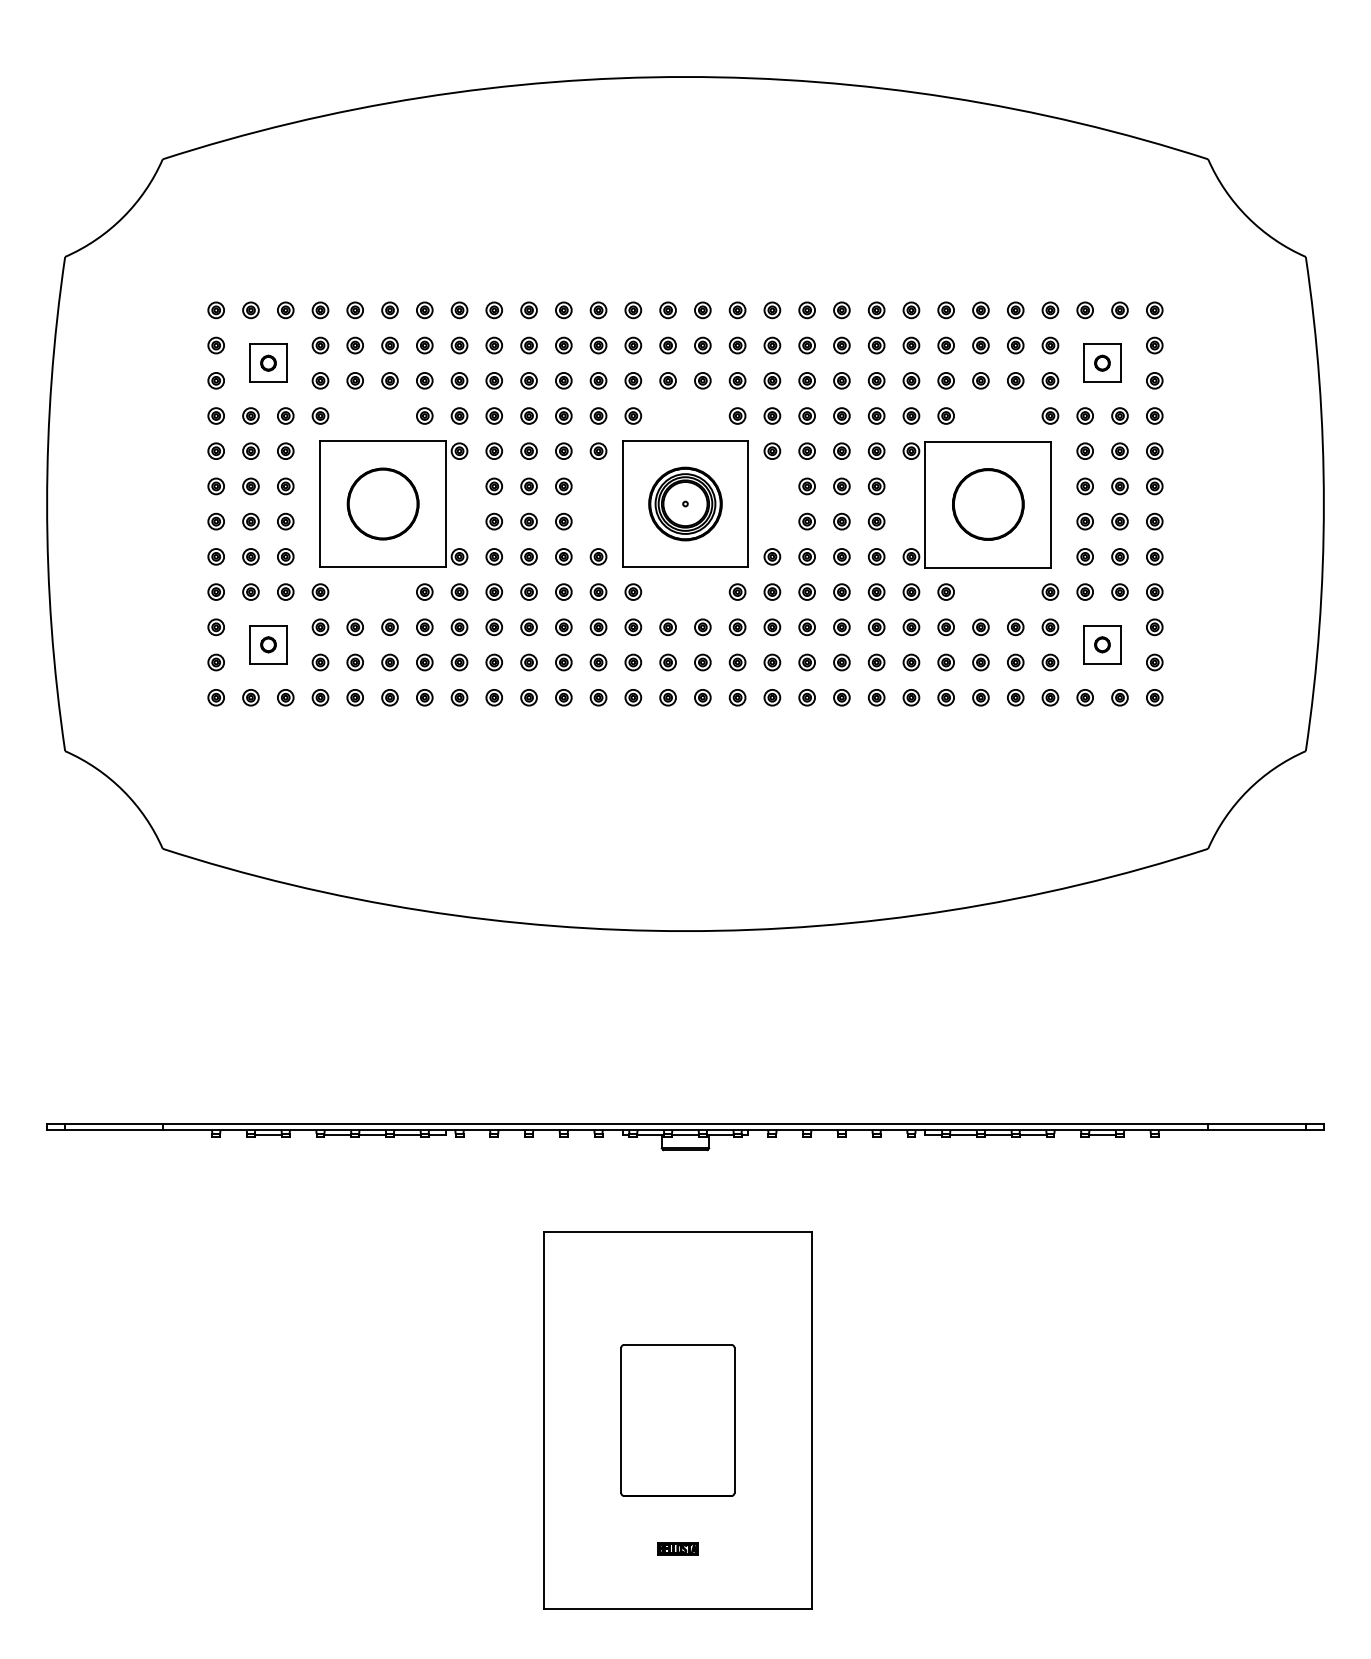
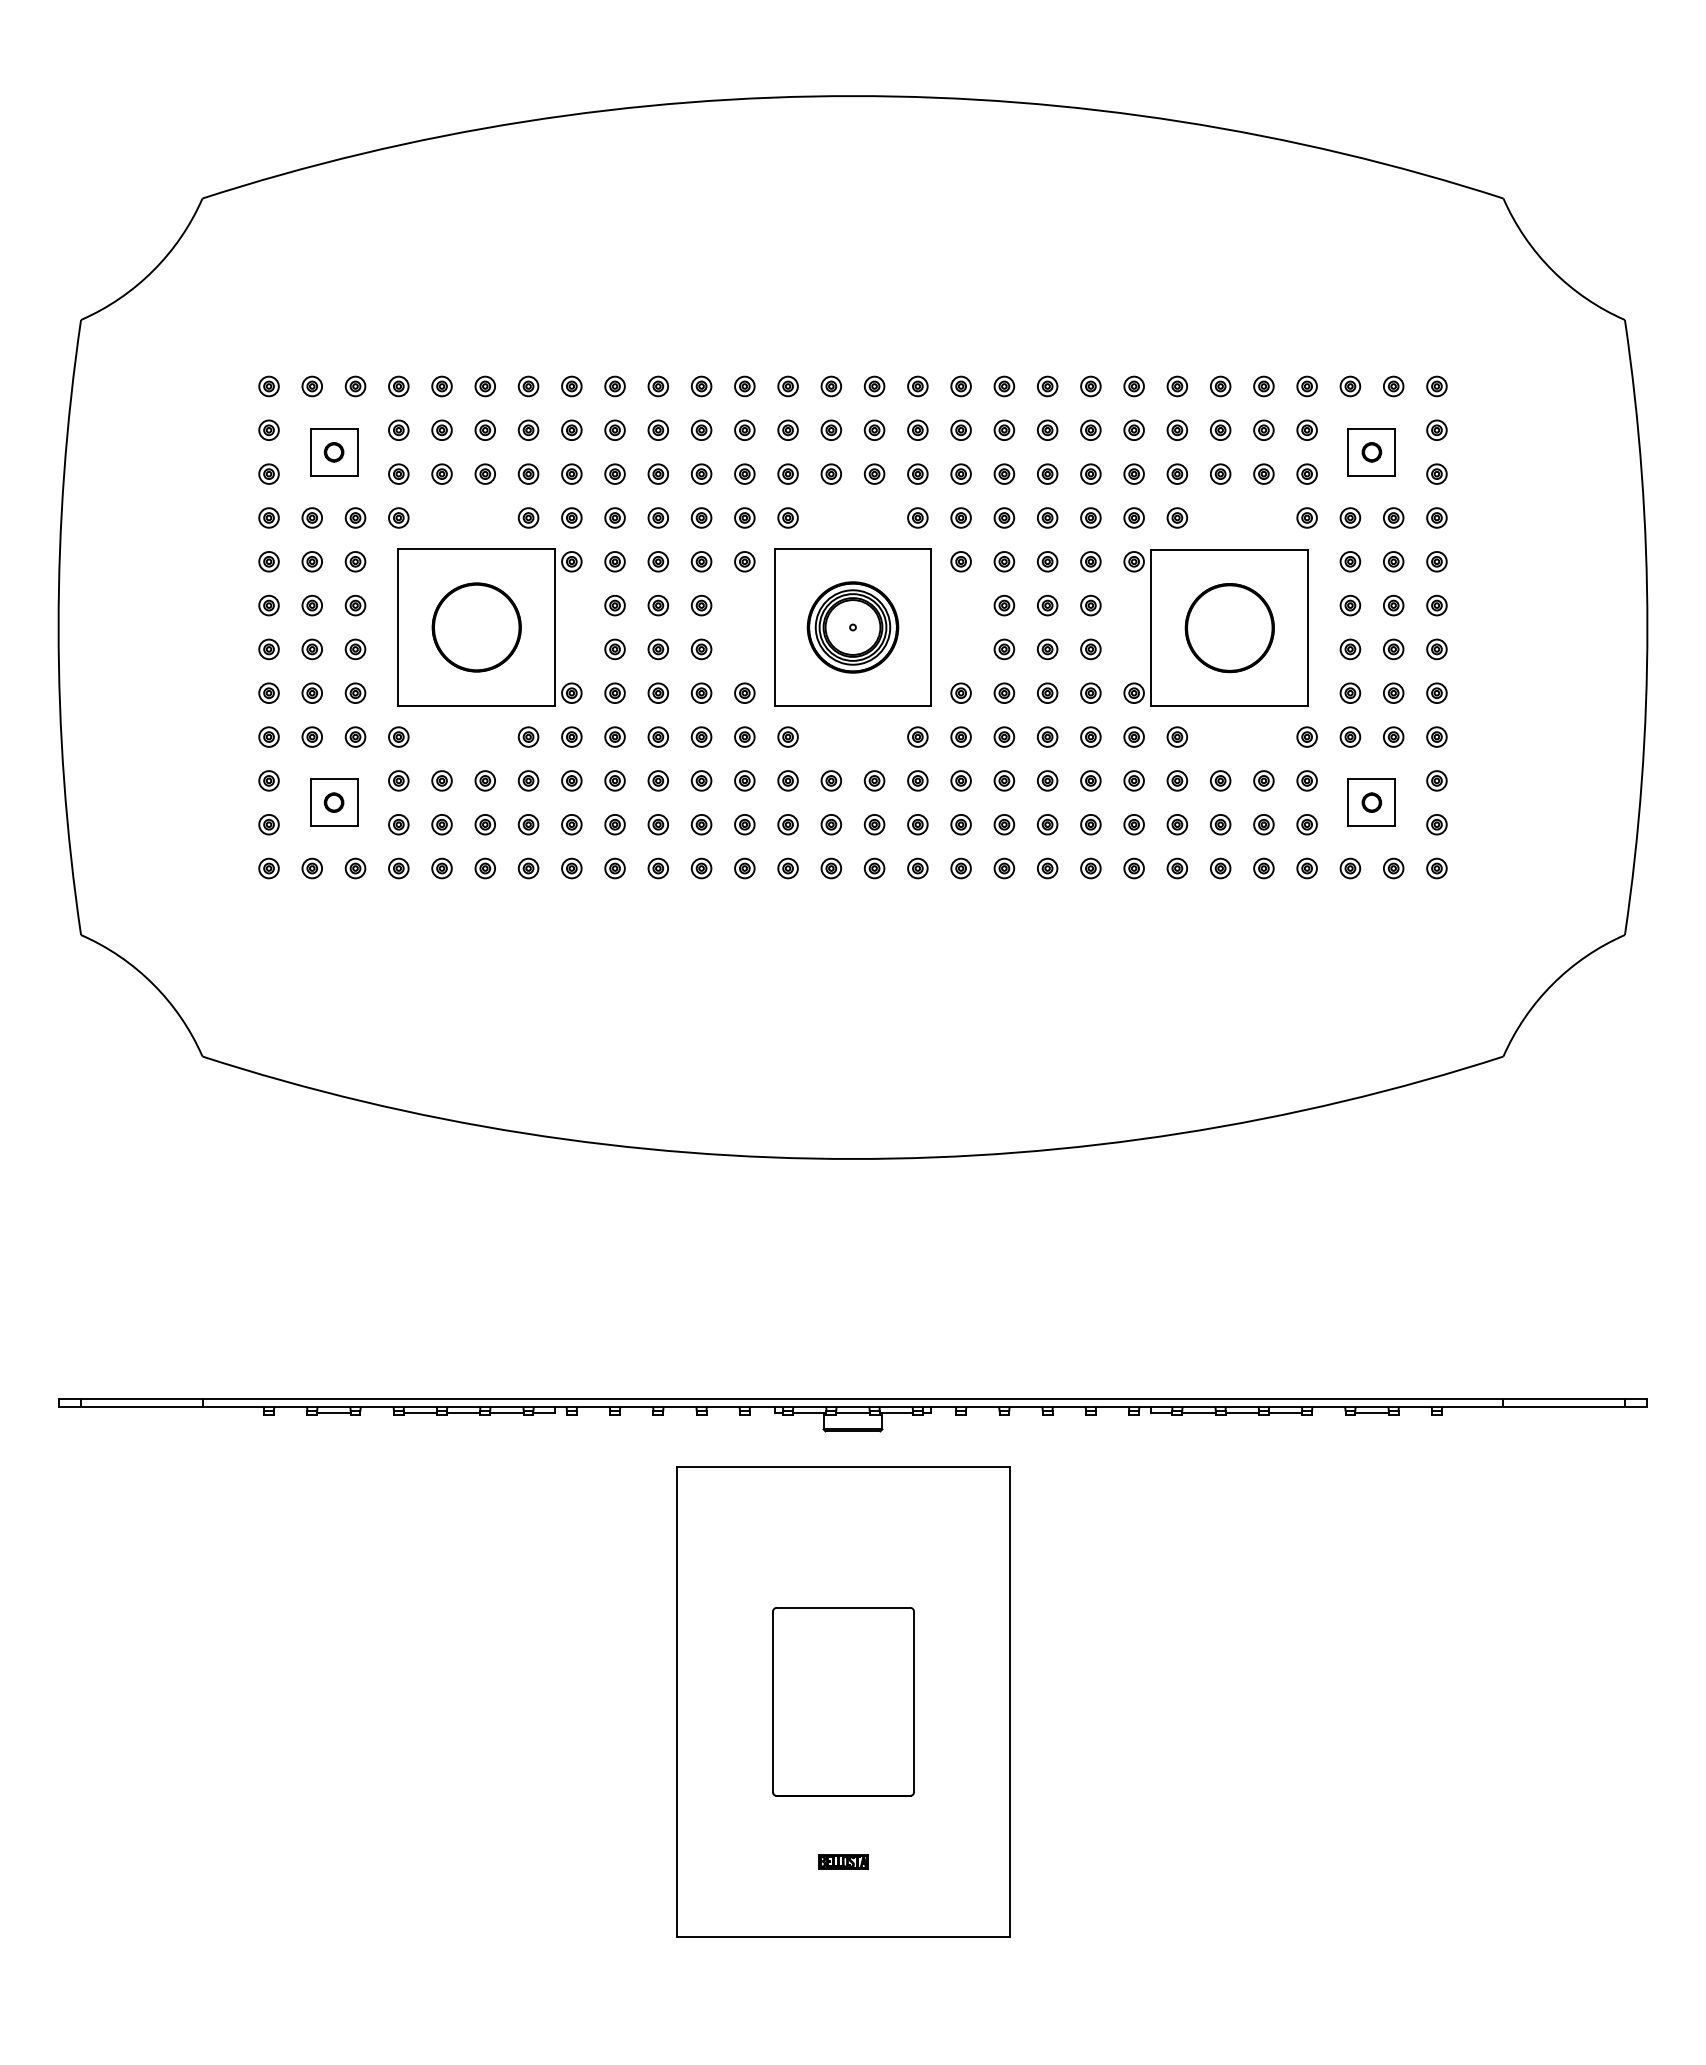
part: (677, 1420) -> (843, 1701), moved

